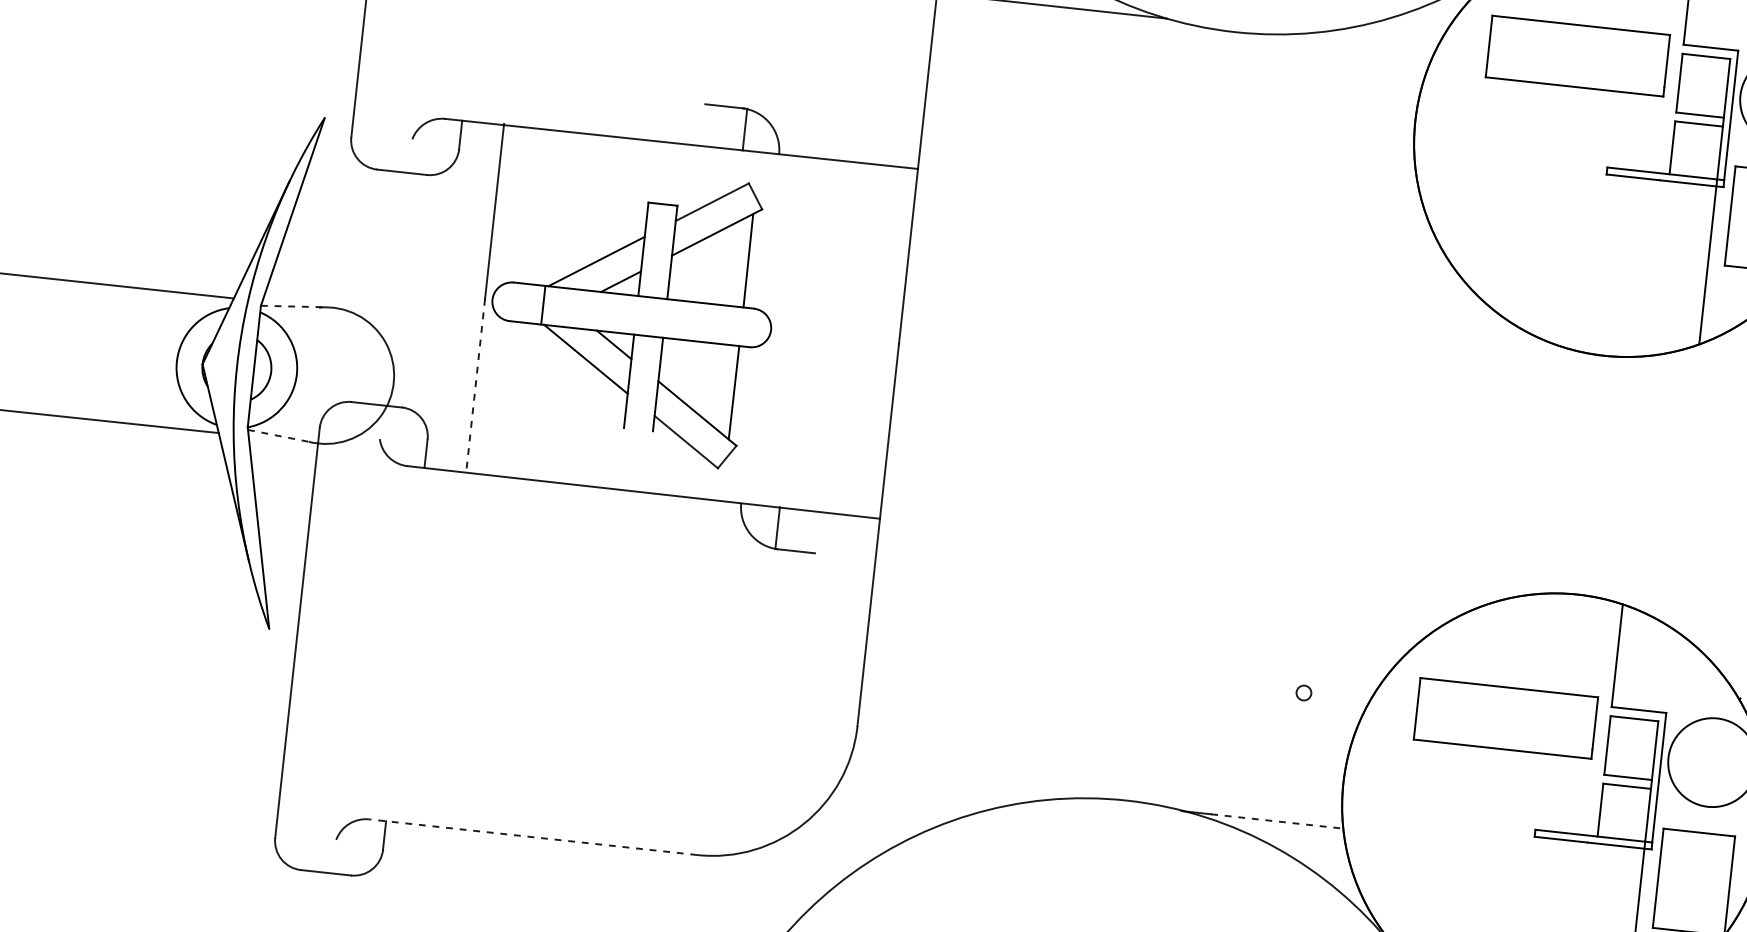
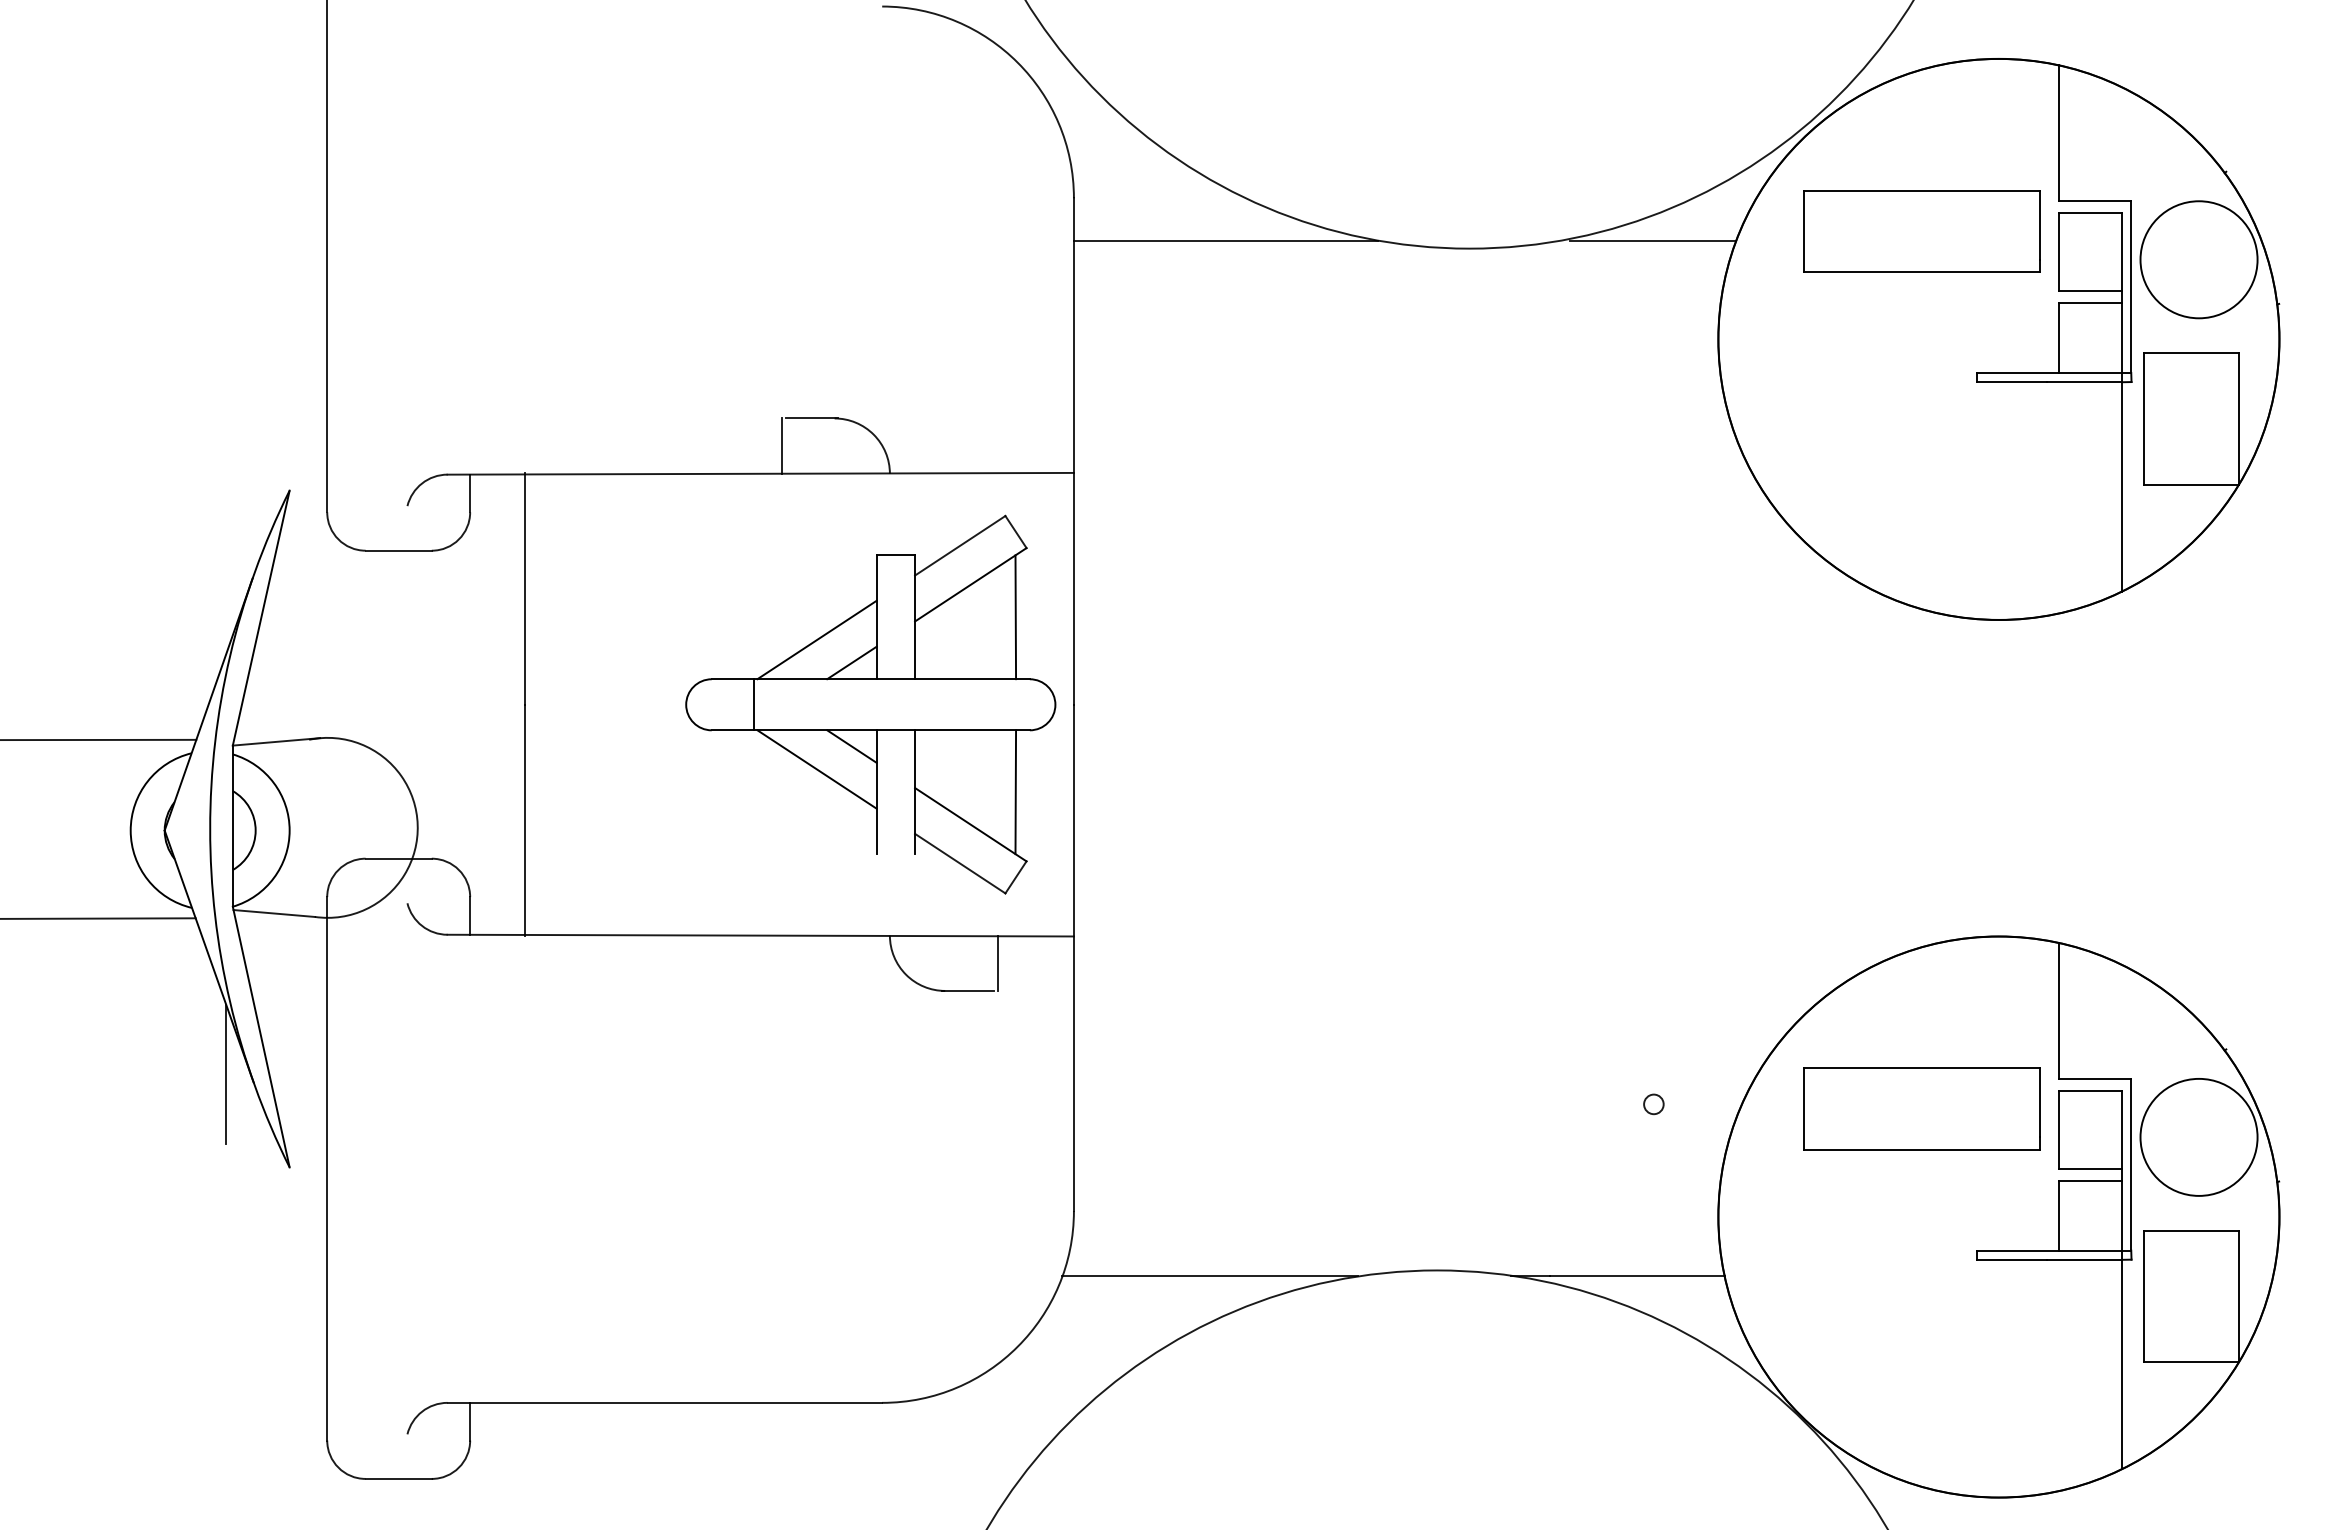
line: (1374, 41) -> (1653, 240), added
line: (744, 129) -> (781, 445), moved
line: (294, 306) -> (276, 741), dashed -> solid
part: (631, 314) -> (870, 704), moved
line: (475, 386) -> (525, 820), dashed -> solid
line: (278, 435) -> (274, 913), dashed -> solid
line: (777, 527) -> (998, 962), moved
line: (229, 553) -> (226, 1074), added
line: (955, 786) -> (1210, 1276), added
line: (1277, 821) -> (1637, 1276), dashed -> solid
line: (532, 836) -> (664, 1402), dashed -> solid

